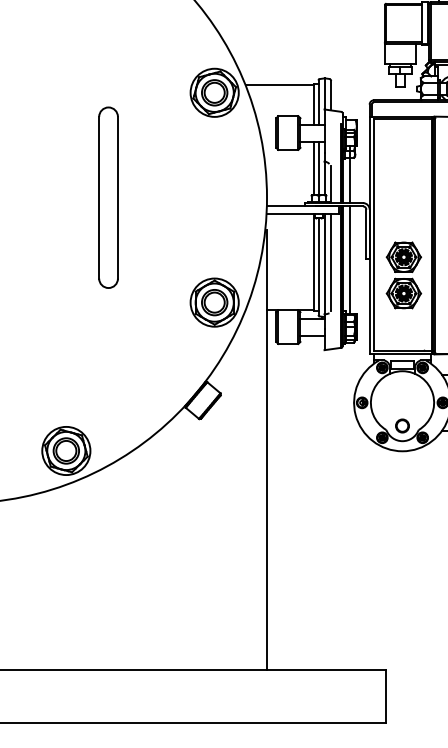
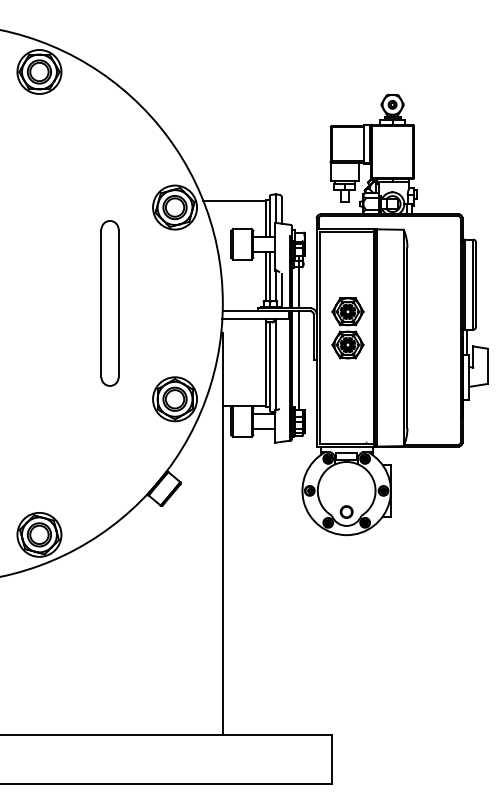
part: (107, 197) -> (109, 303), moved
line: (331, 262) -> (281, 362), removed
part: (403, 275) -> (347, 328), moved

